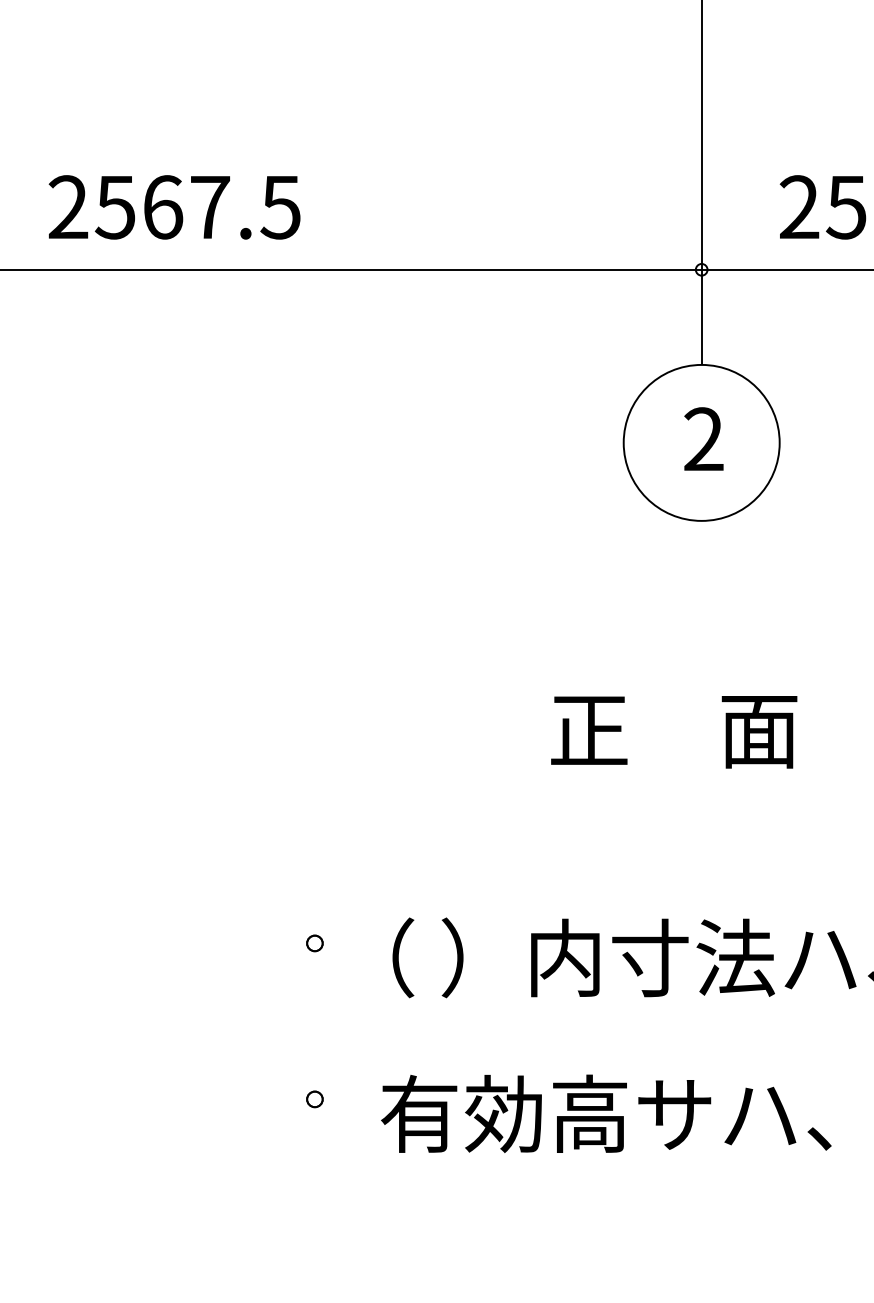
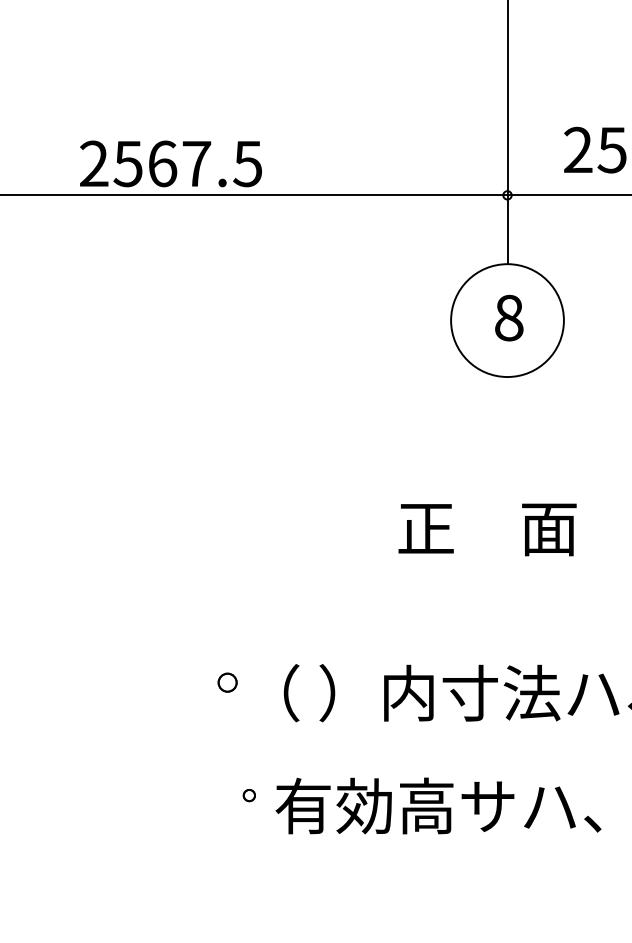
text: (174, 207) -> (170, 164), moved
text: (703, 439) -> (508, 318), 2 -> 8
part: (314, 943) -> (227, 682), size x1.6
part: (314, 1099) -> (249, 795), moved

